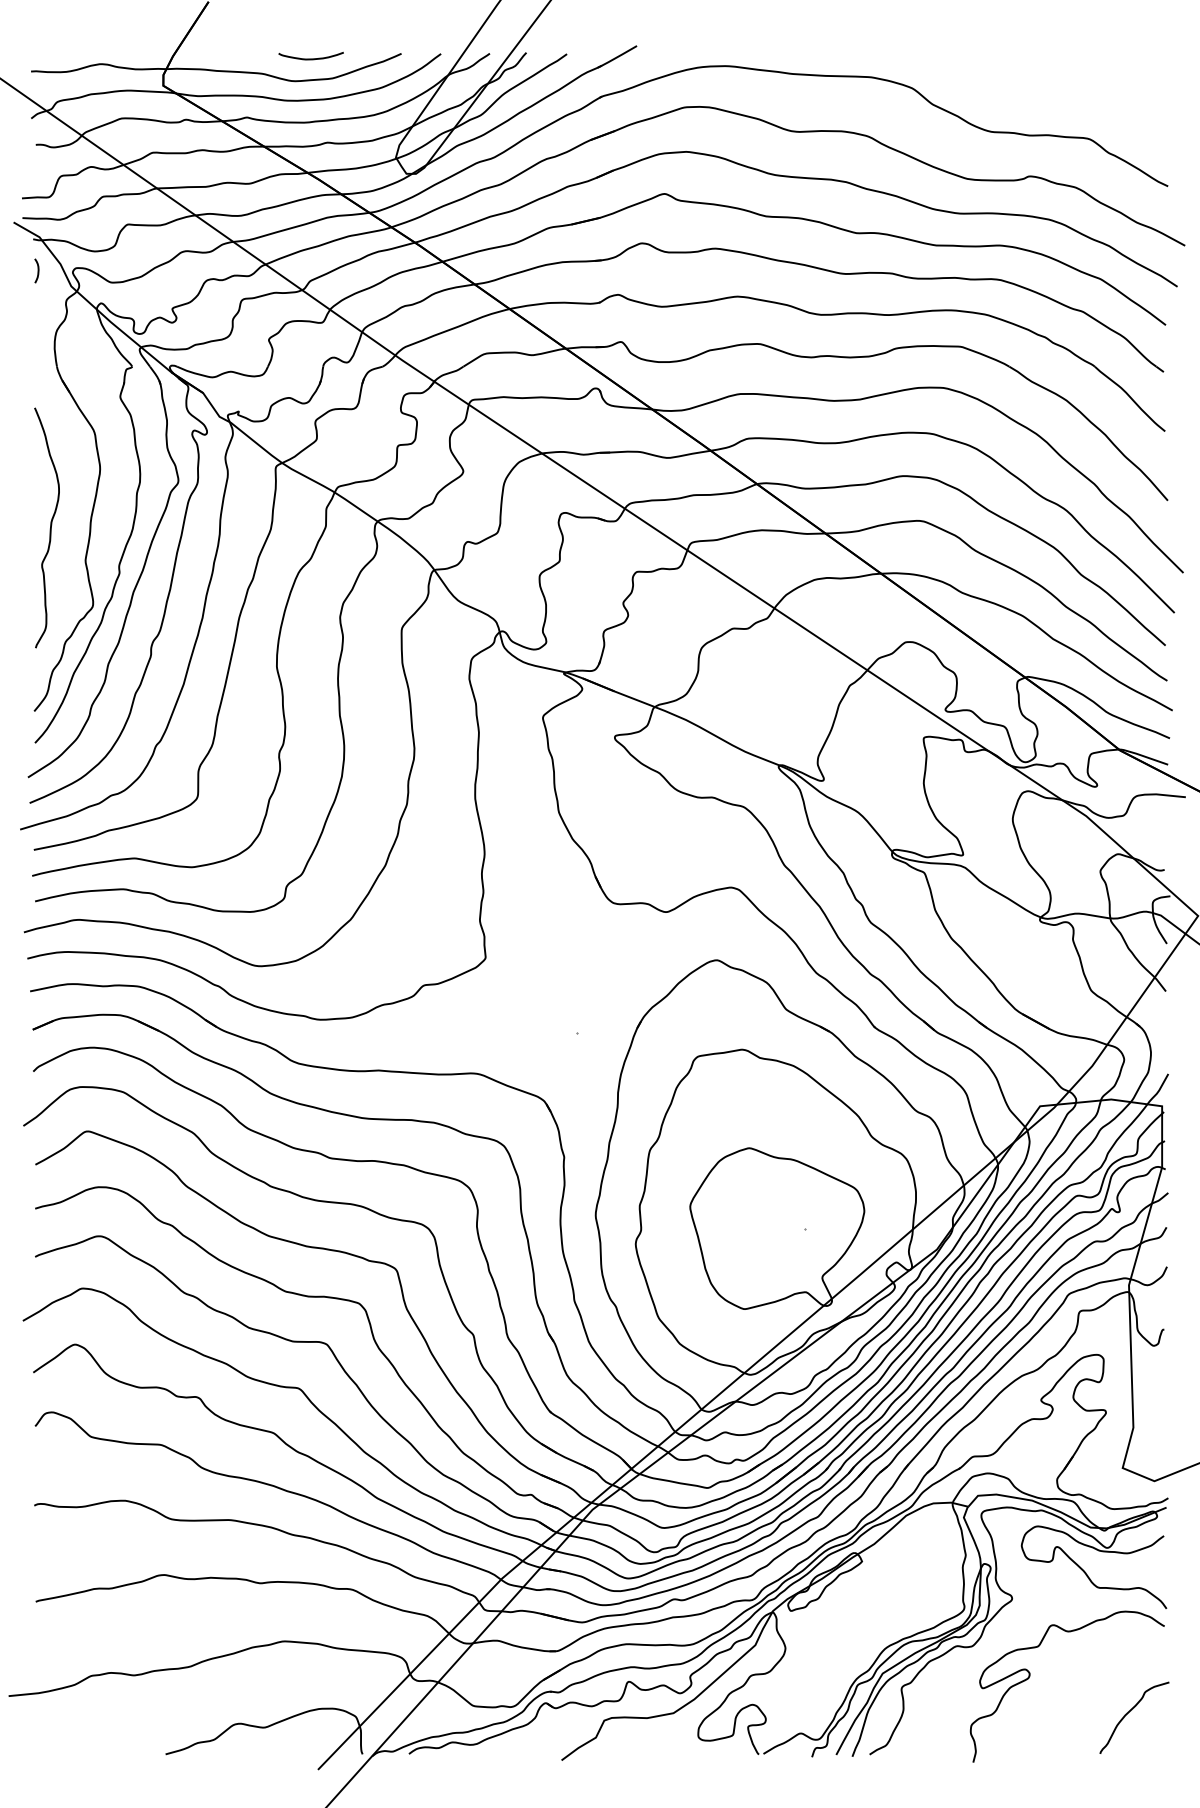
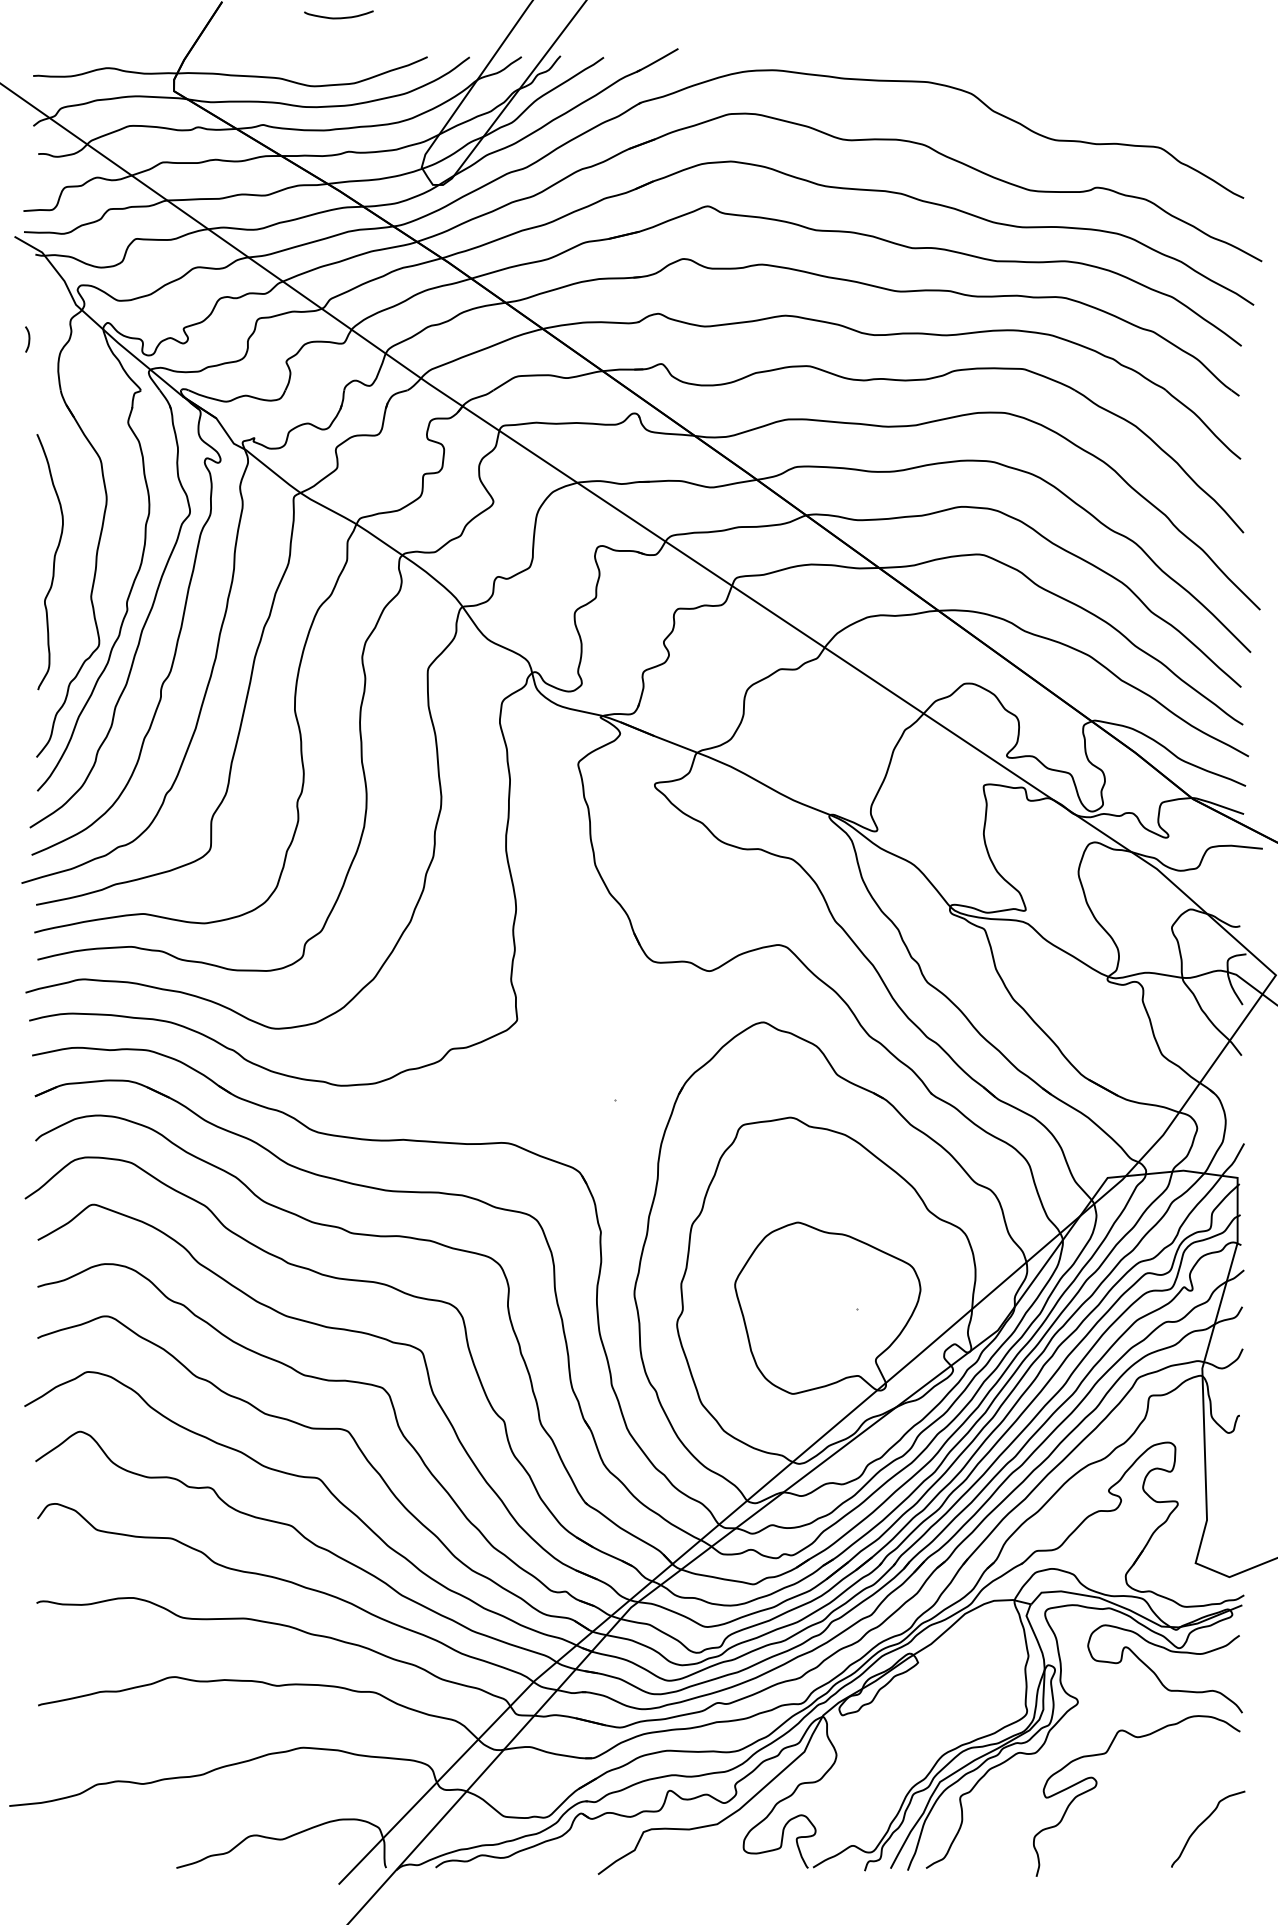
curve: (310, 58) -> (338, 17), moved
curve: (37, 270) -> (28, 339), moved

